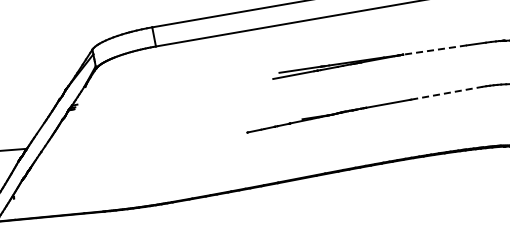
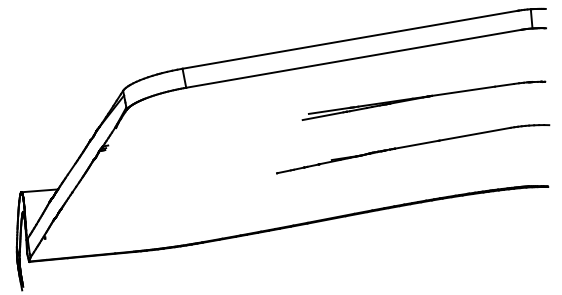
line: (435, 50) -> (463, 91), dashed -> solid
line: (447, 93) -> (475, 134), dashed -> solid

